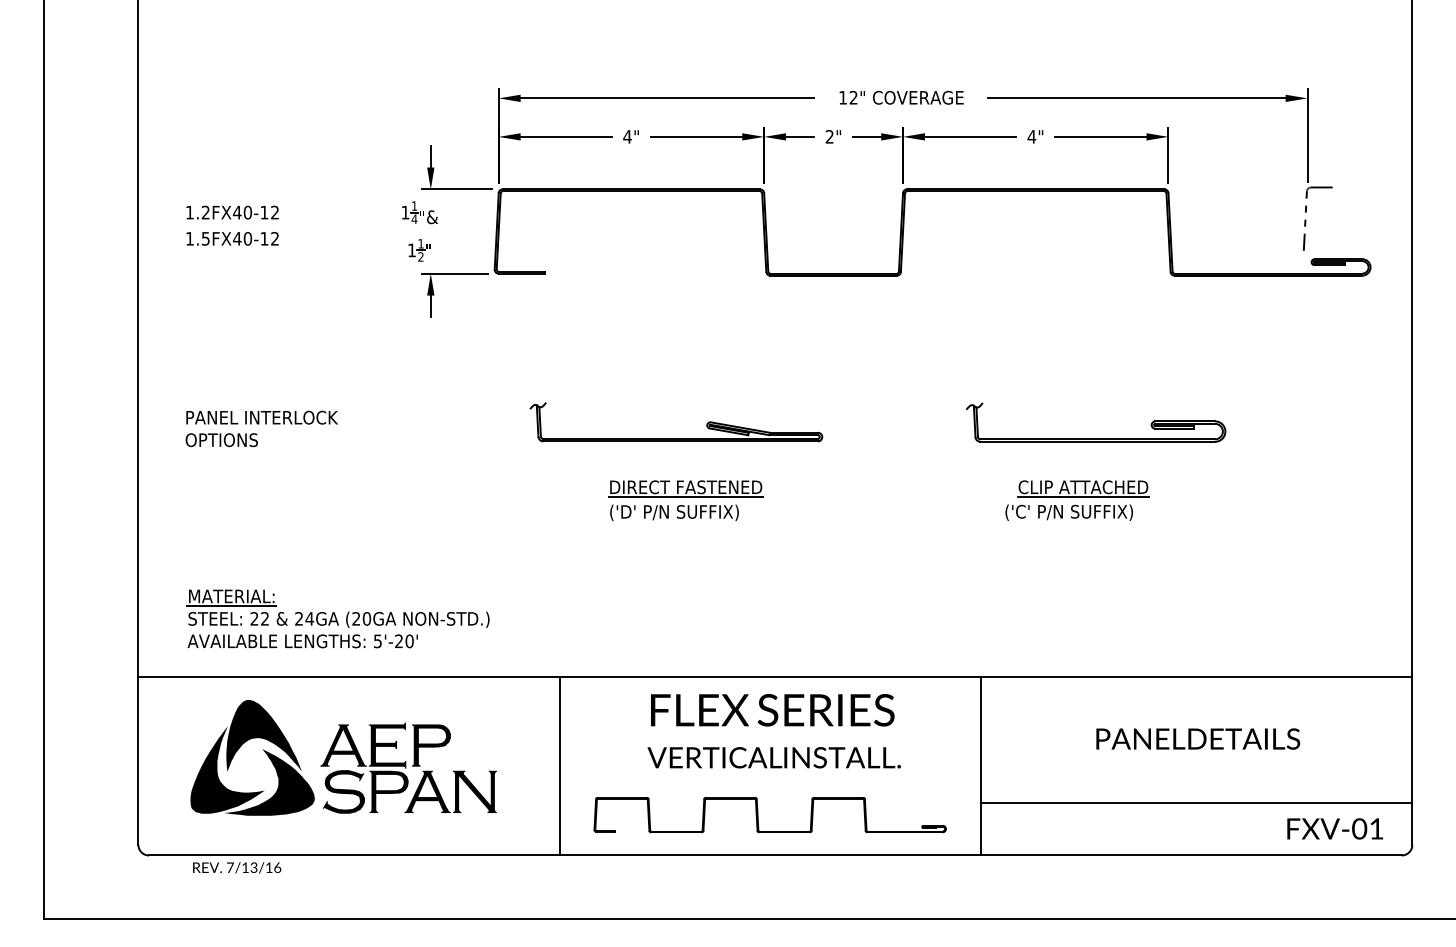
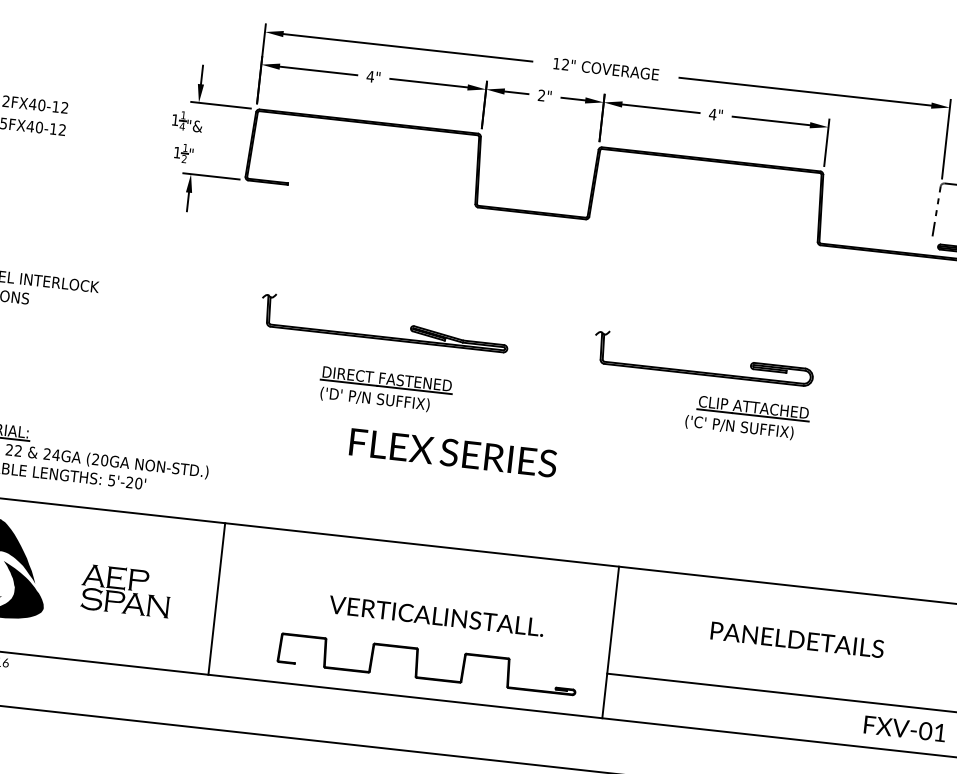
part: (1096, 438) -> (702, 371), moved
part: (1077, 500) -> (747, 418), moved
text: (772, 710) -> (453, 453), moved
line: (559, 765) -> (216, 598), moved
part: (408, 767) -> (126, 590), size x0.6

